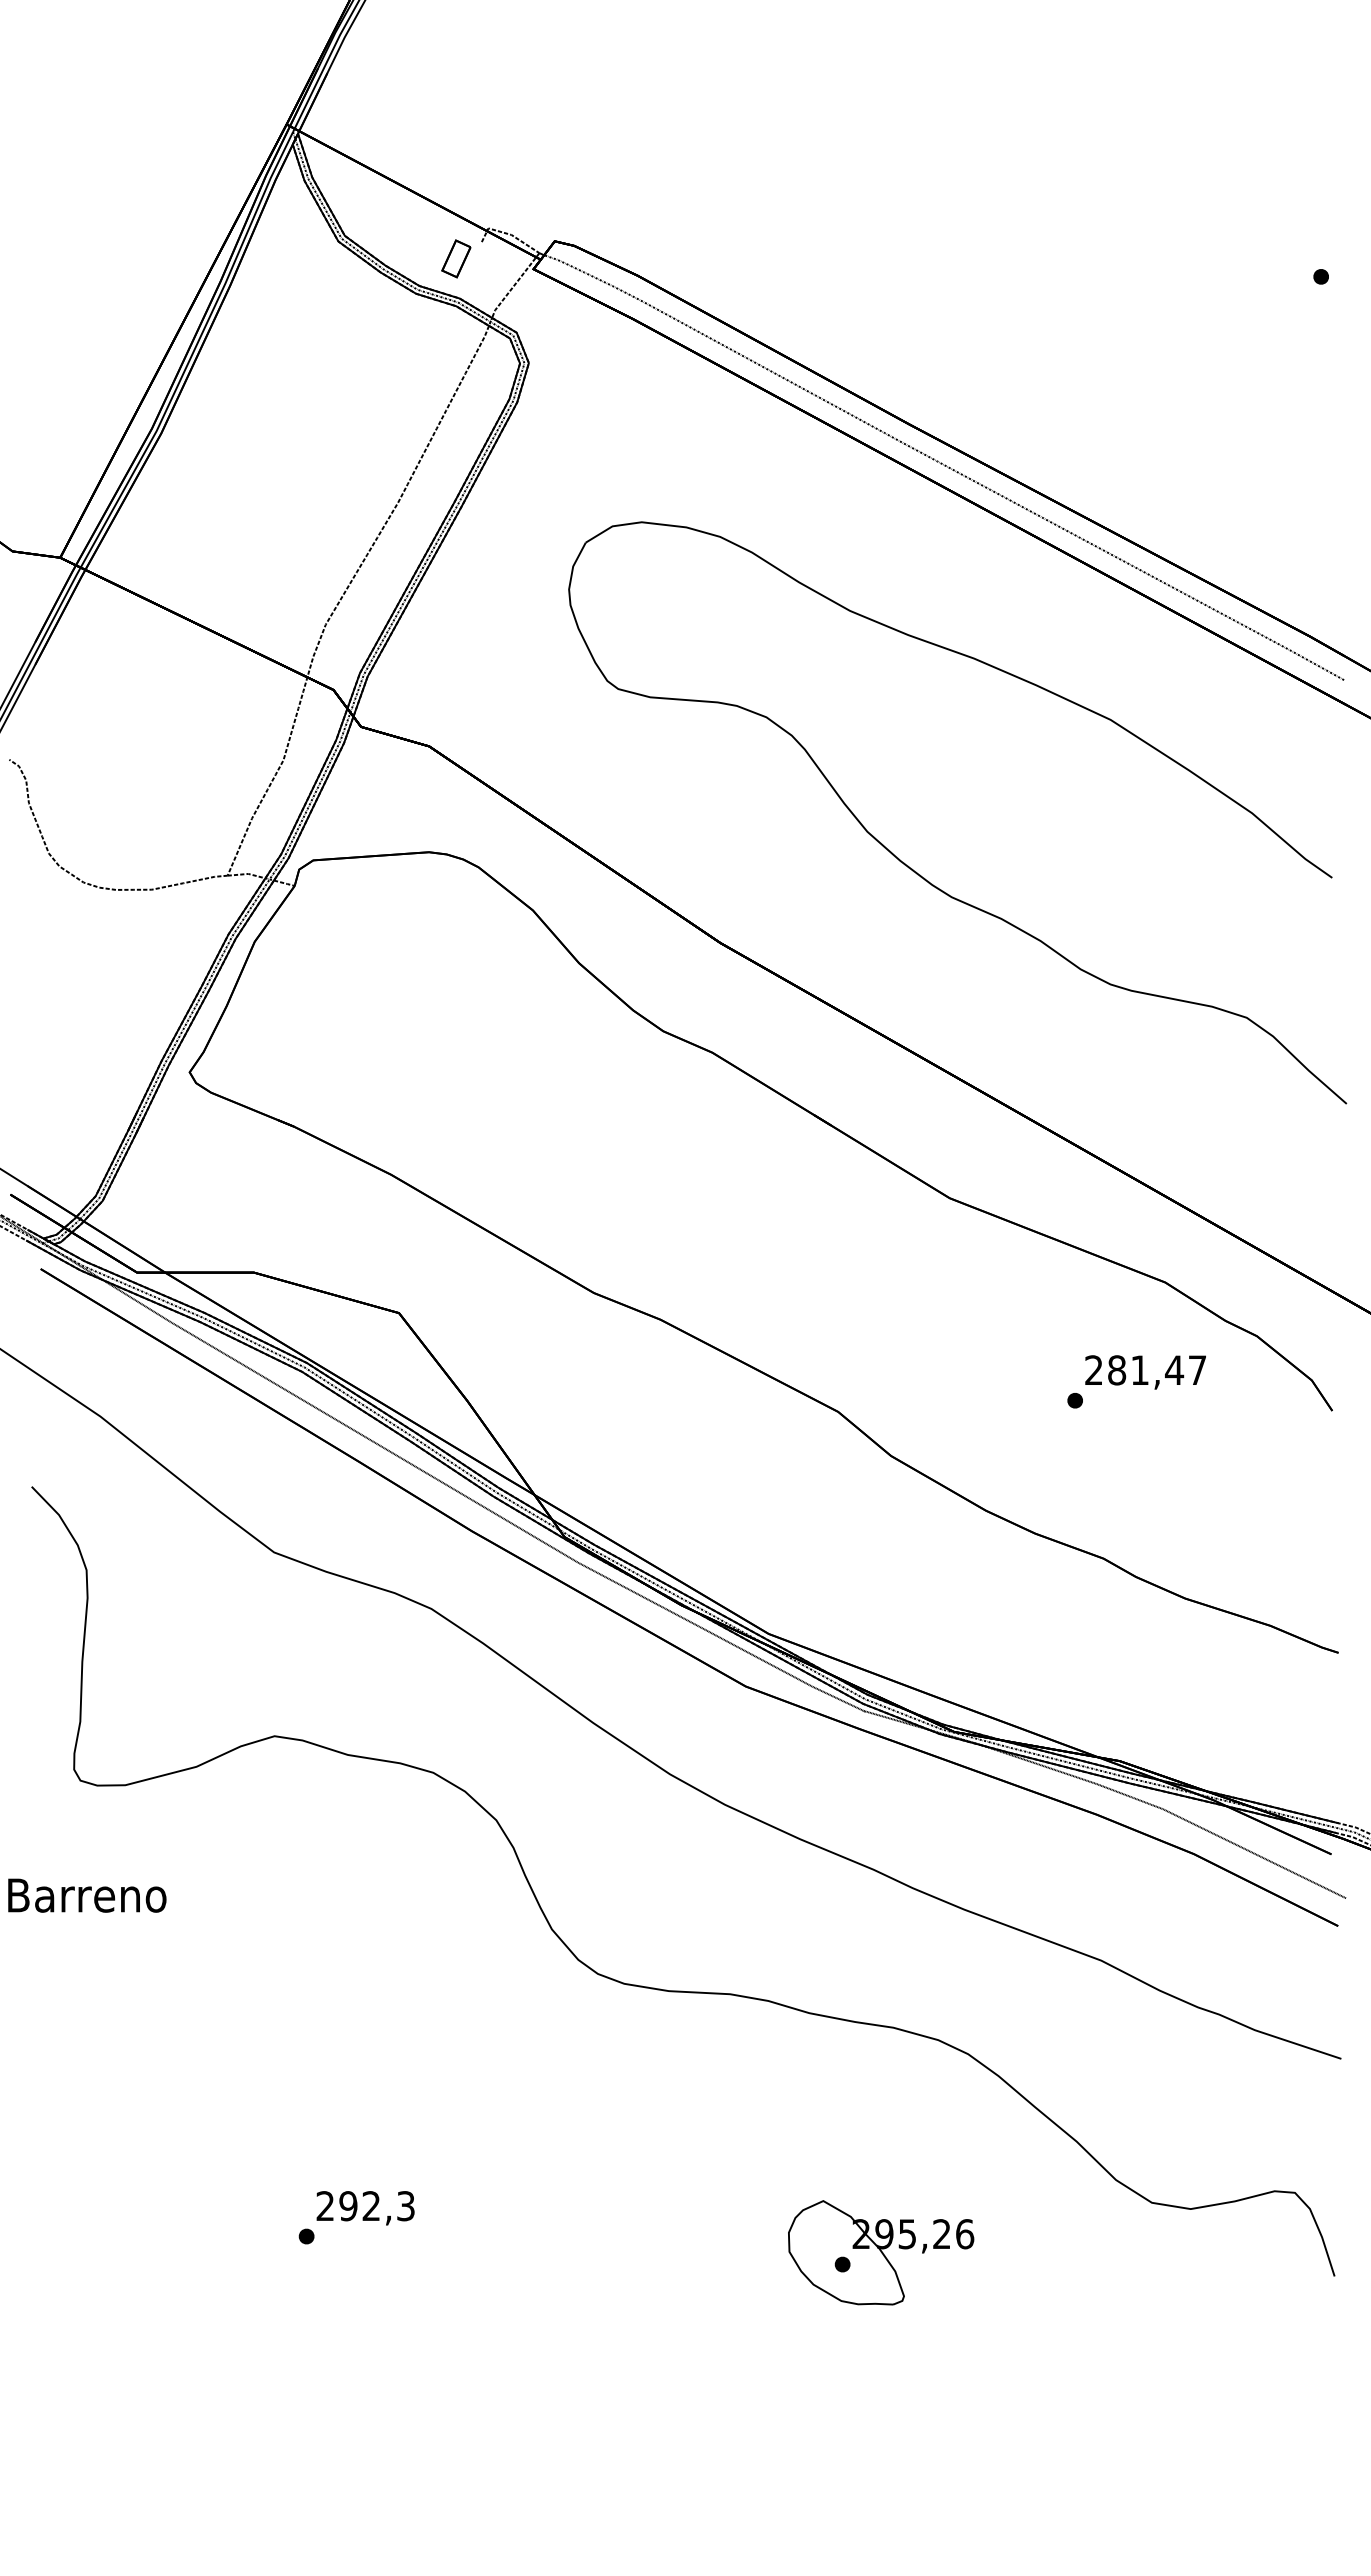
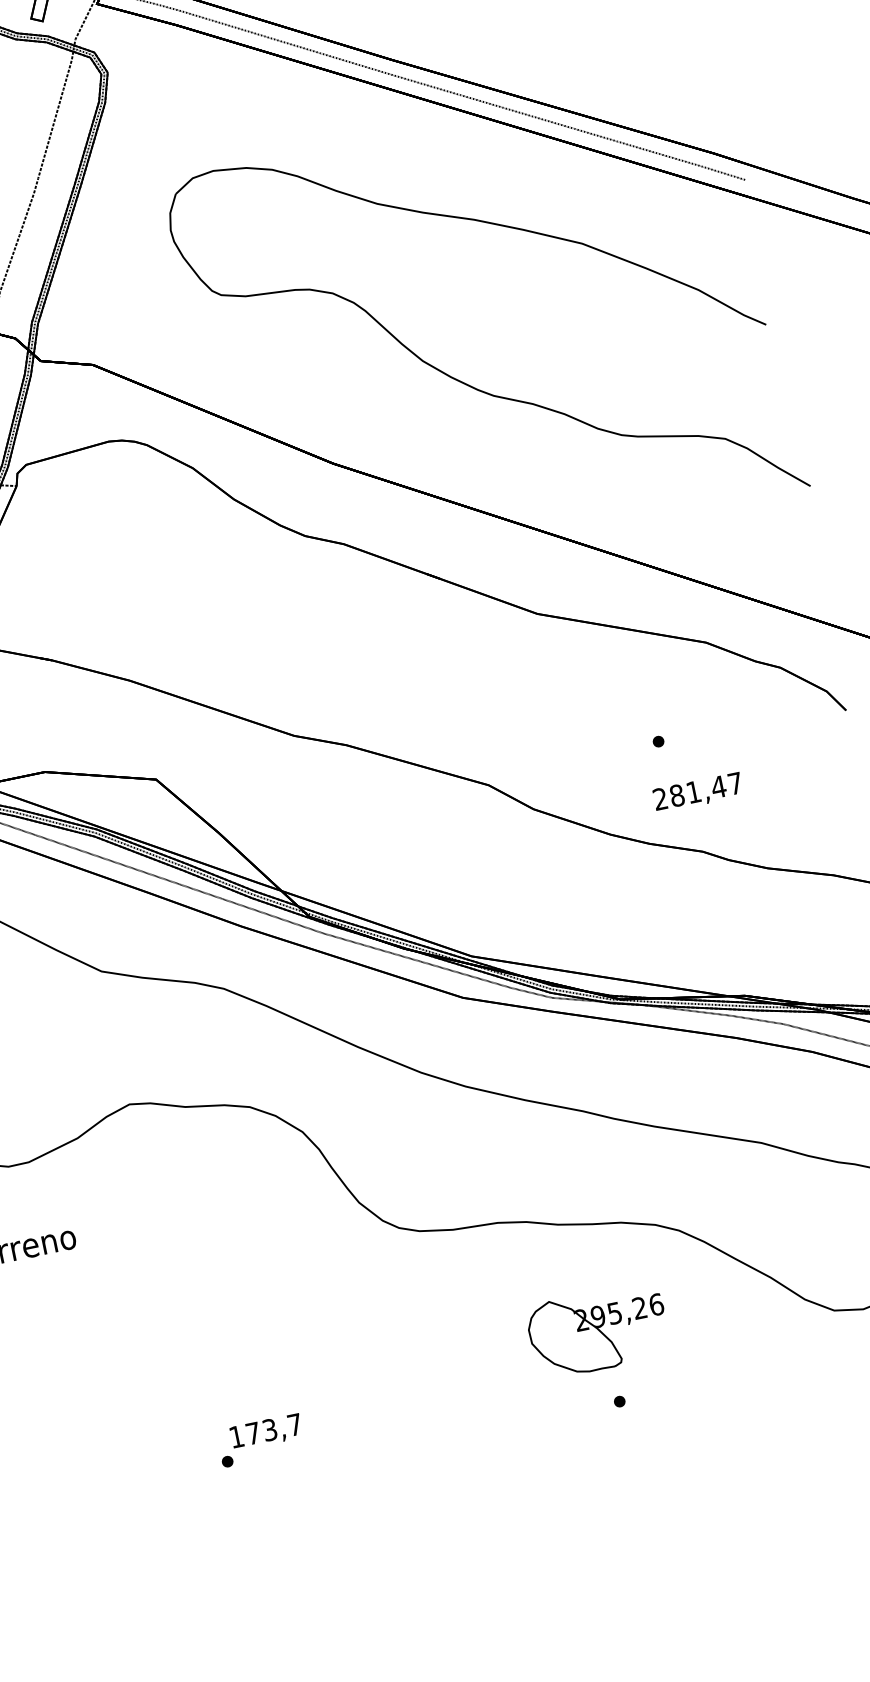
text: (1145, 1372) -> (698, 792), moved
text: (365, 2206) -> (265, 1431), 292,3 -> 173,7
part: (881, 2252) -> (598, 1330), moved

